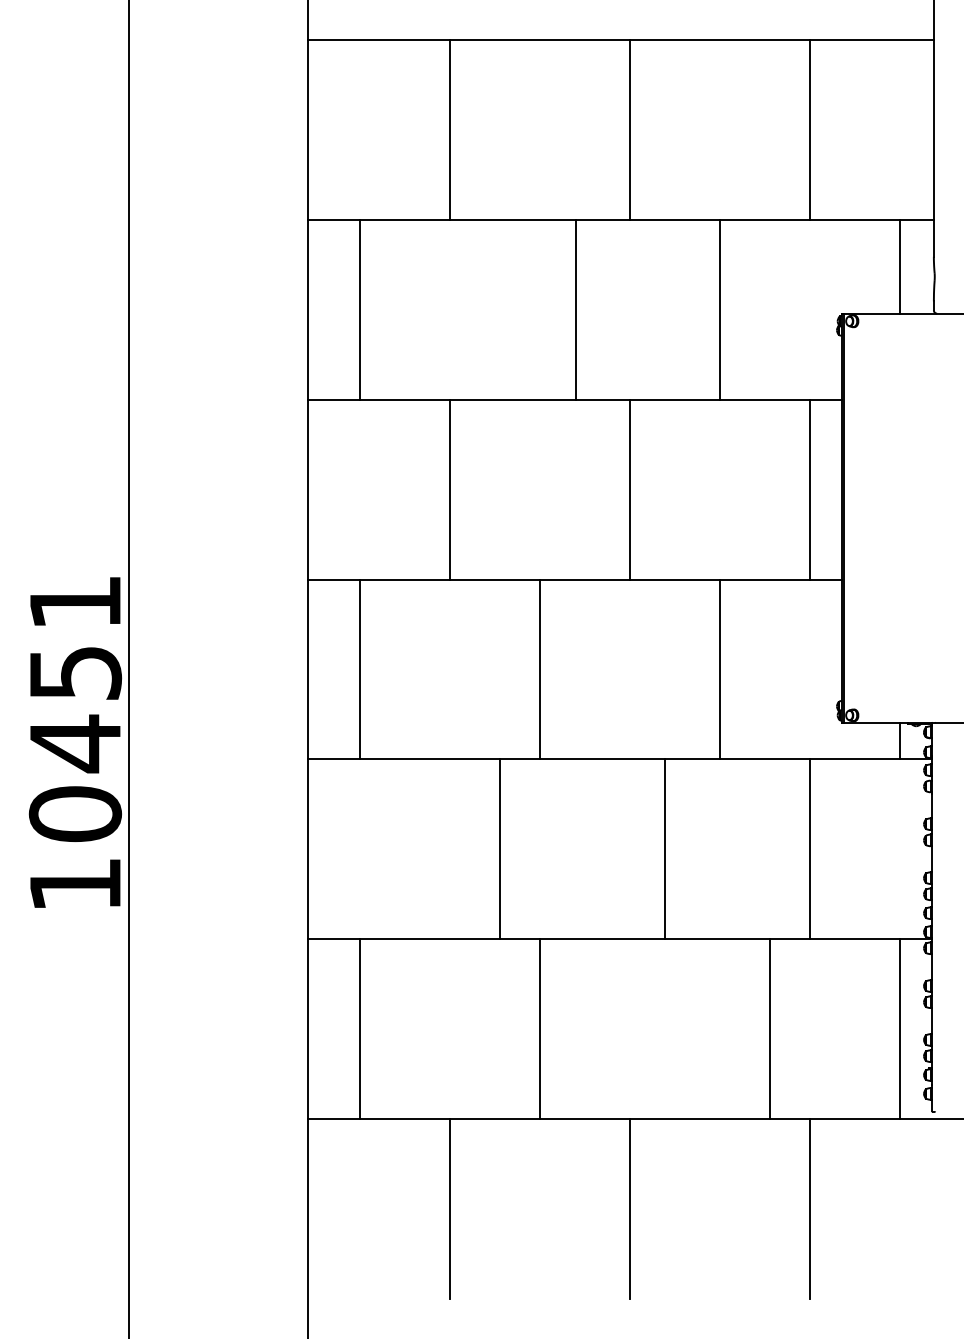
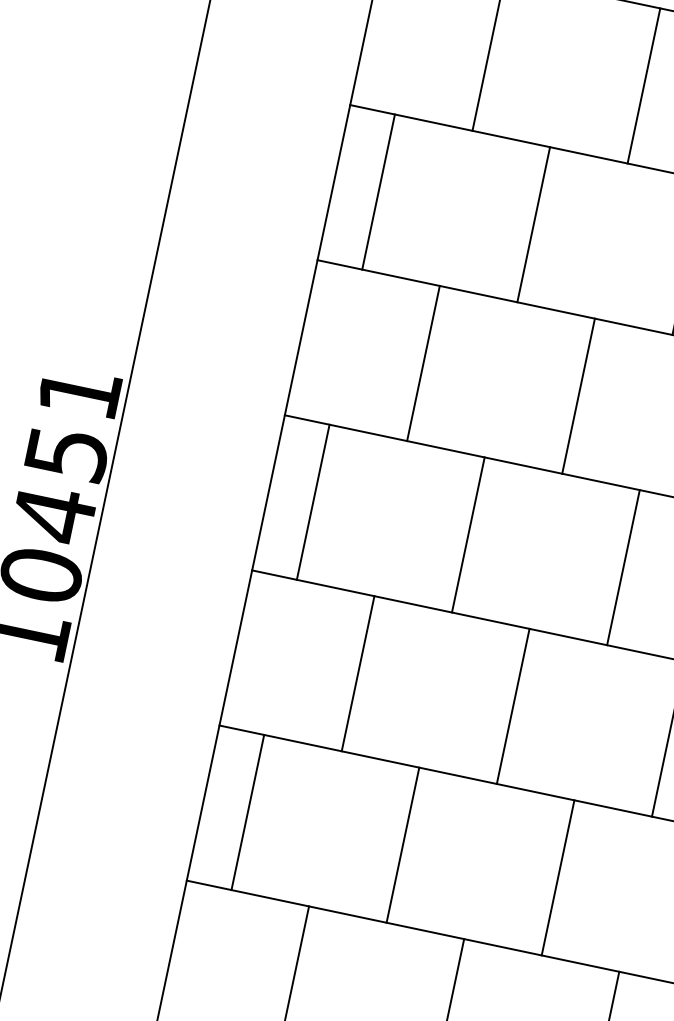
line: (575, 309) -> (533, 224), moved
line: (500, 849) -> (358, 674), moved
line: (664, 849) -> (512, 706), moved
line: (769, 1029) -> (557, 878), moved

